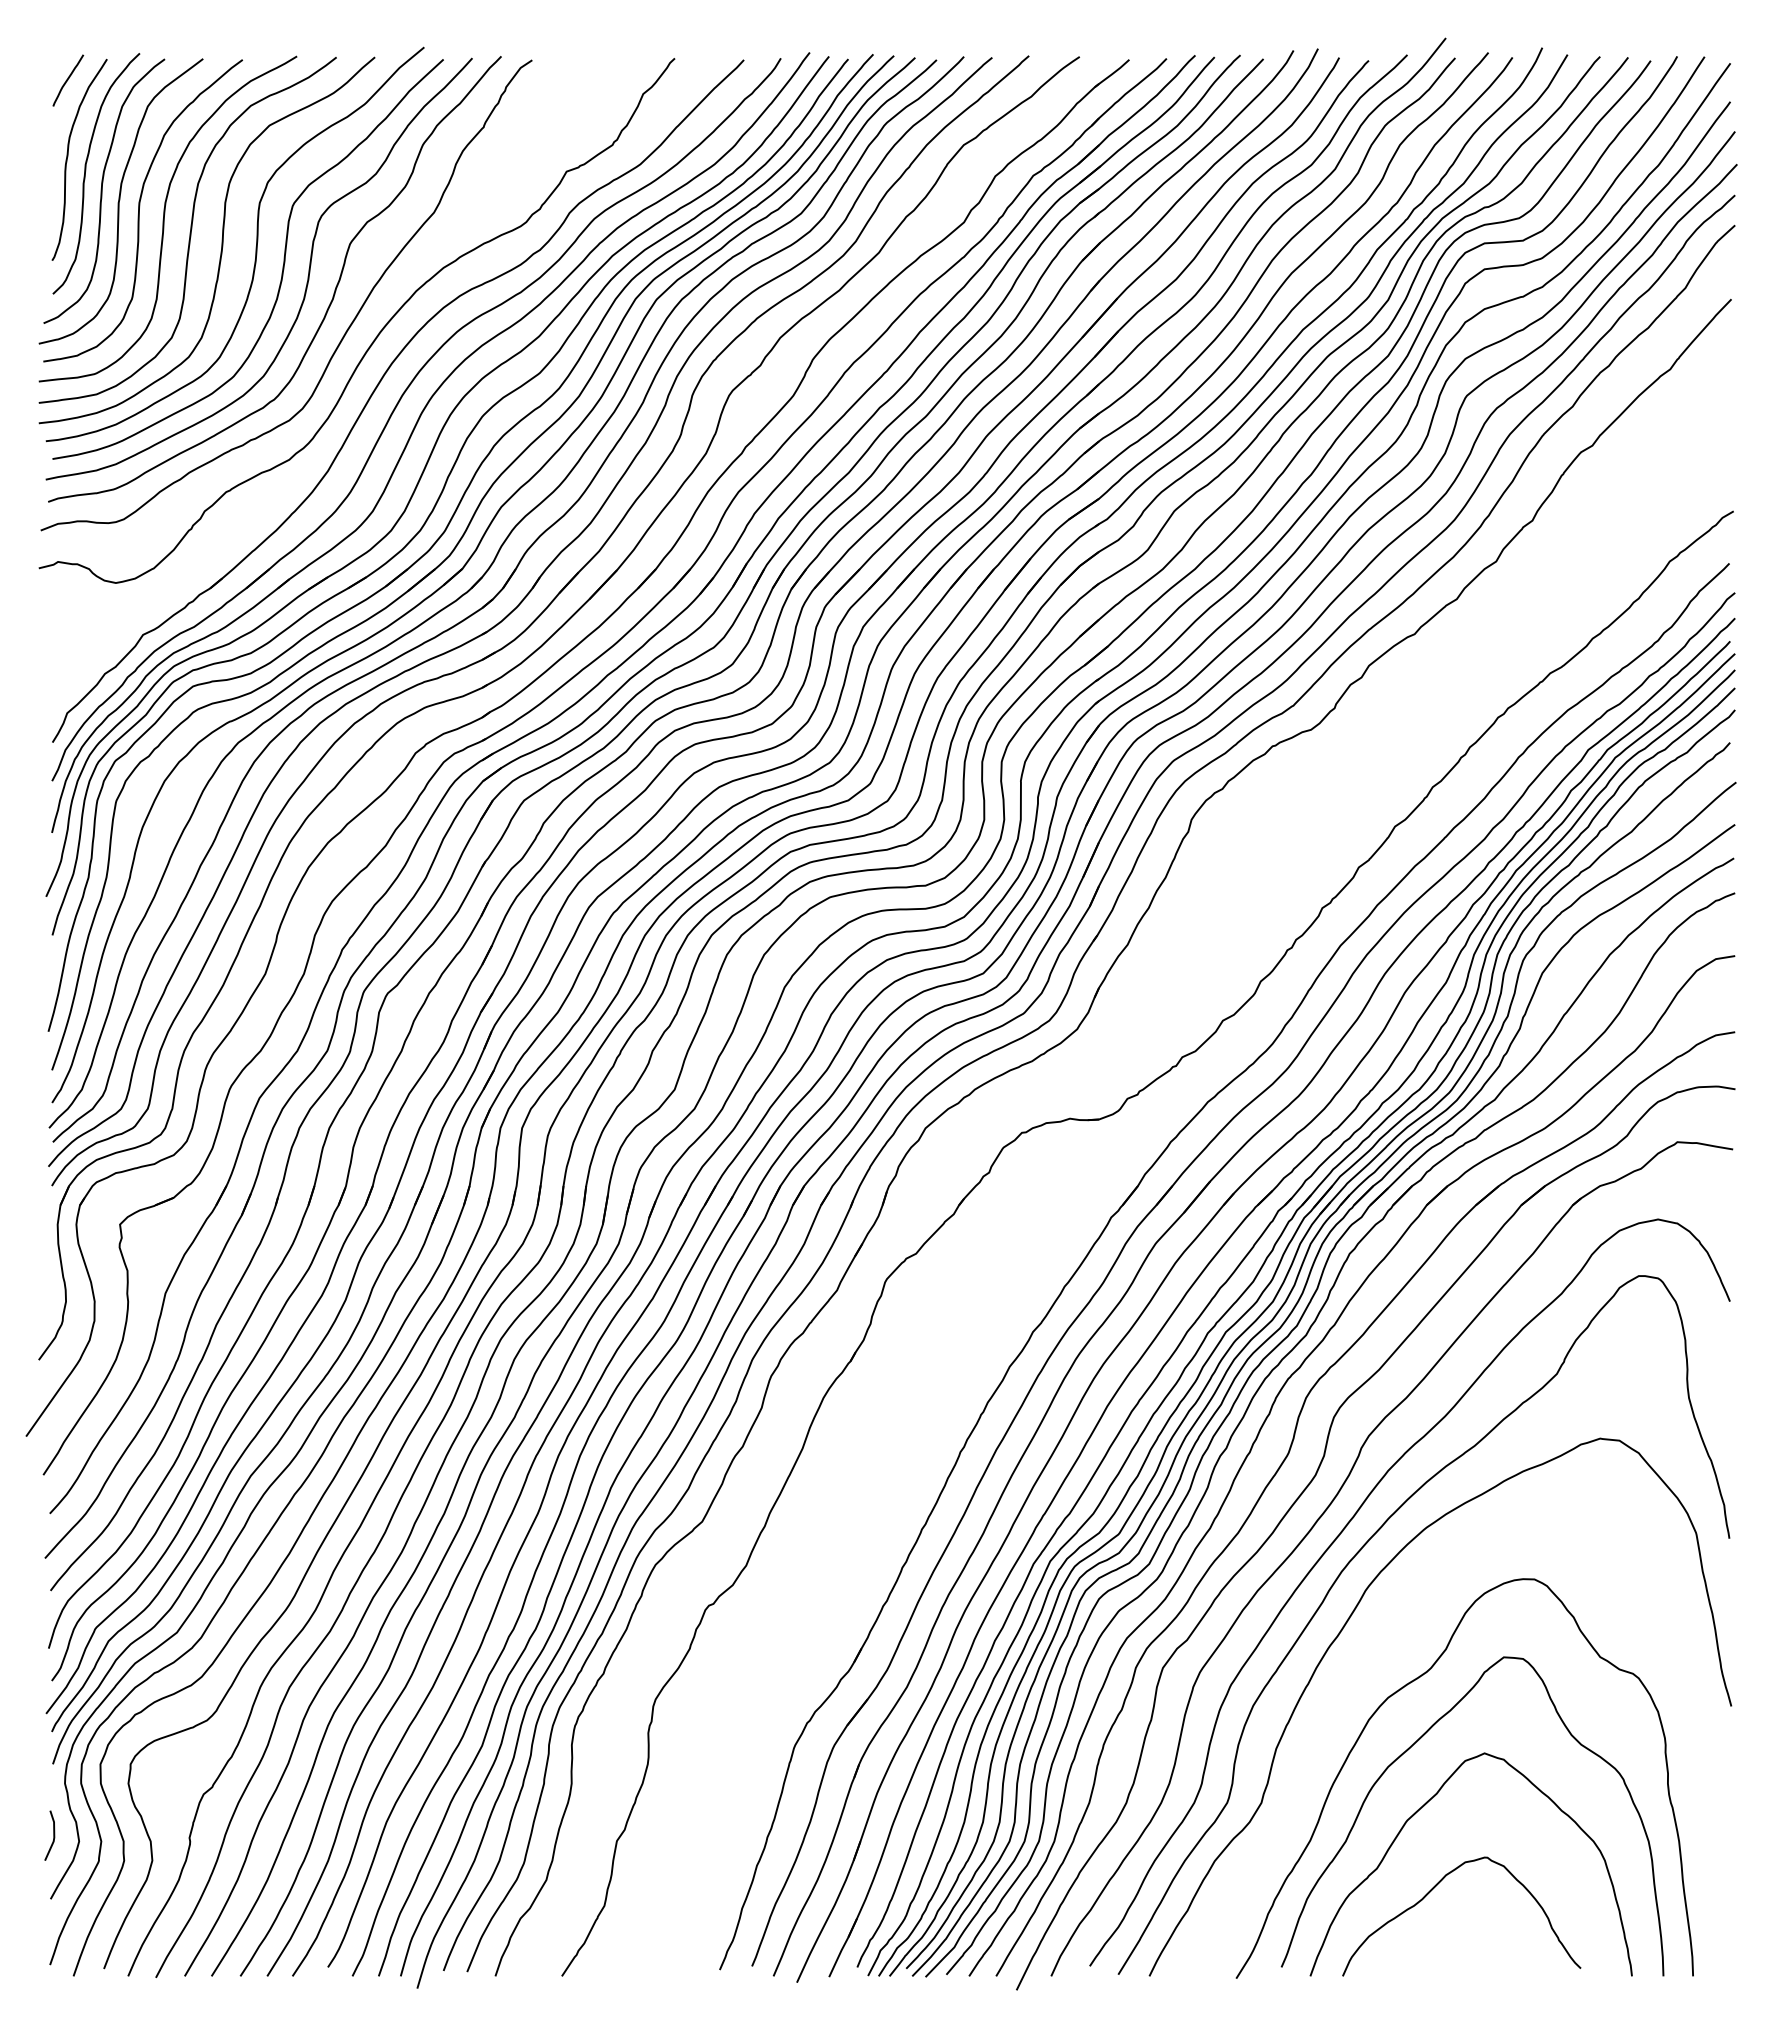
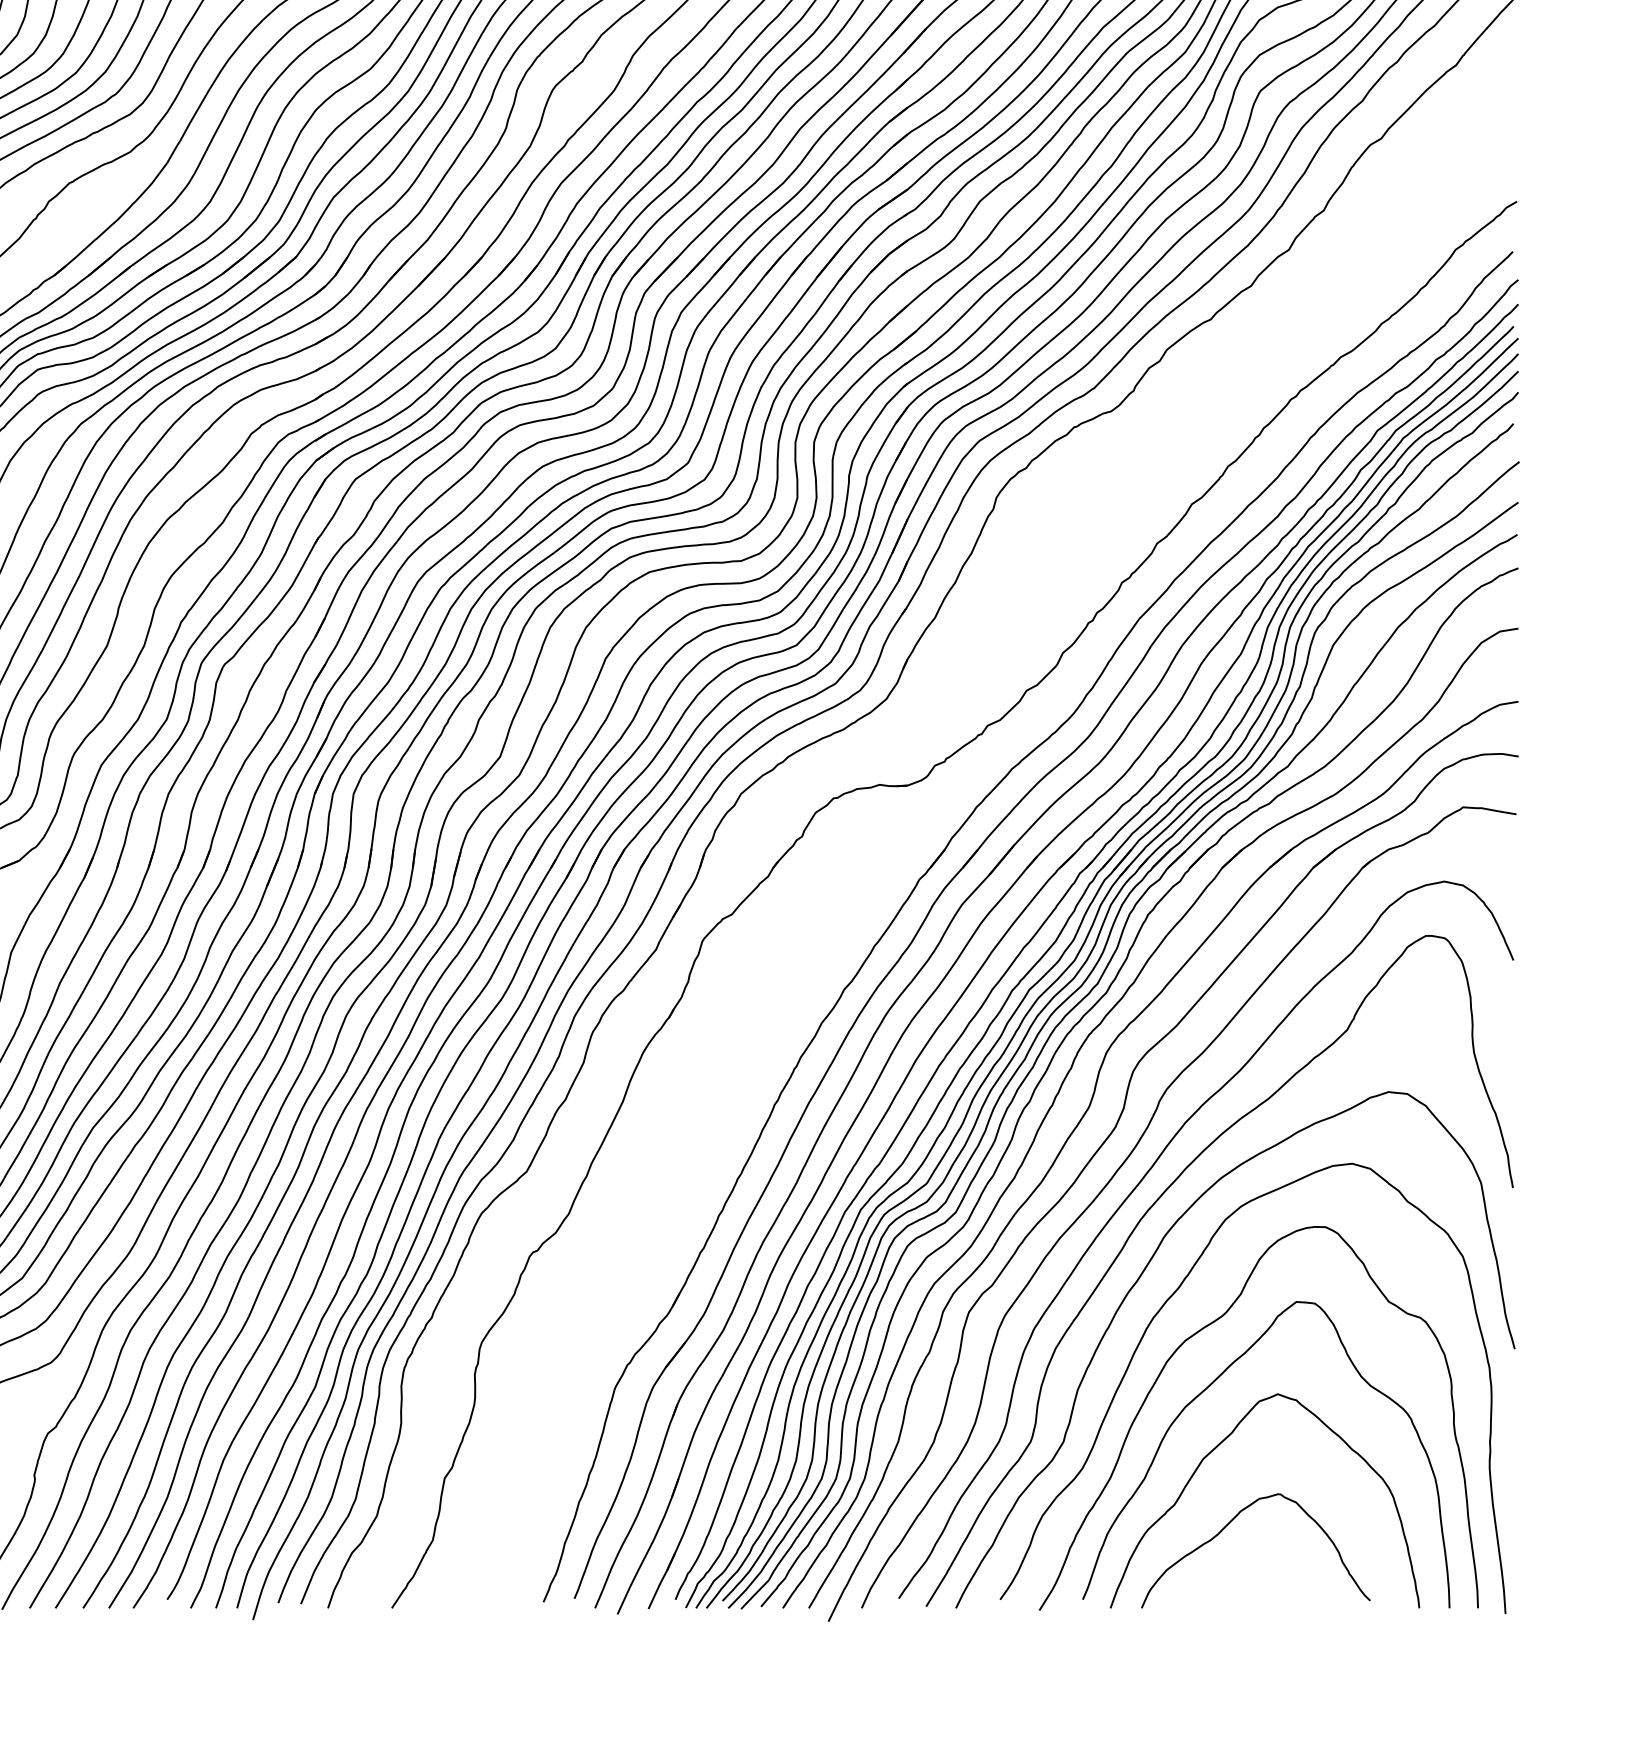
curve: (1359, 1670) -> (1157, 1314), added

